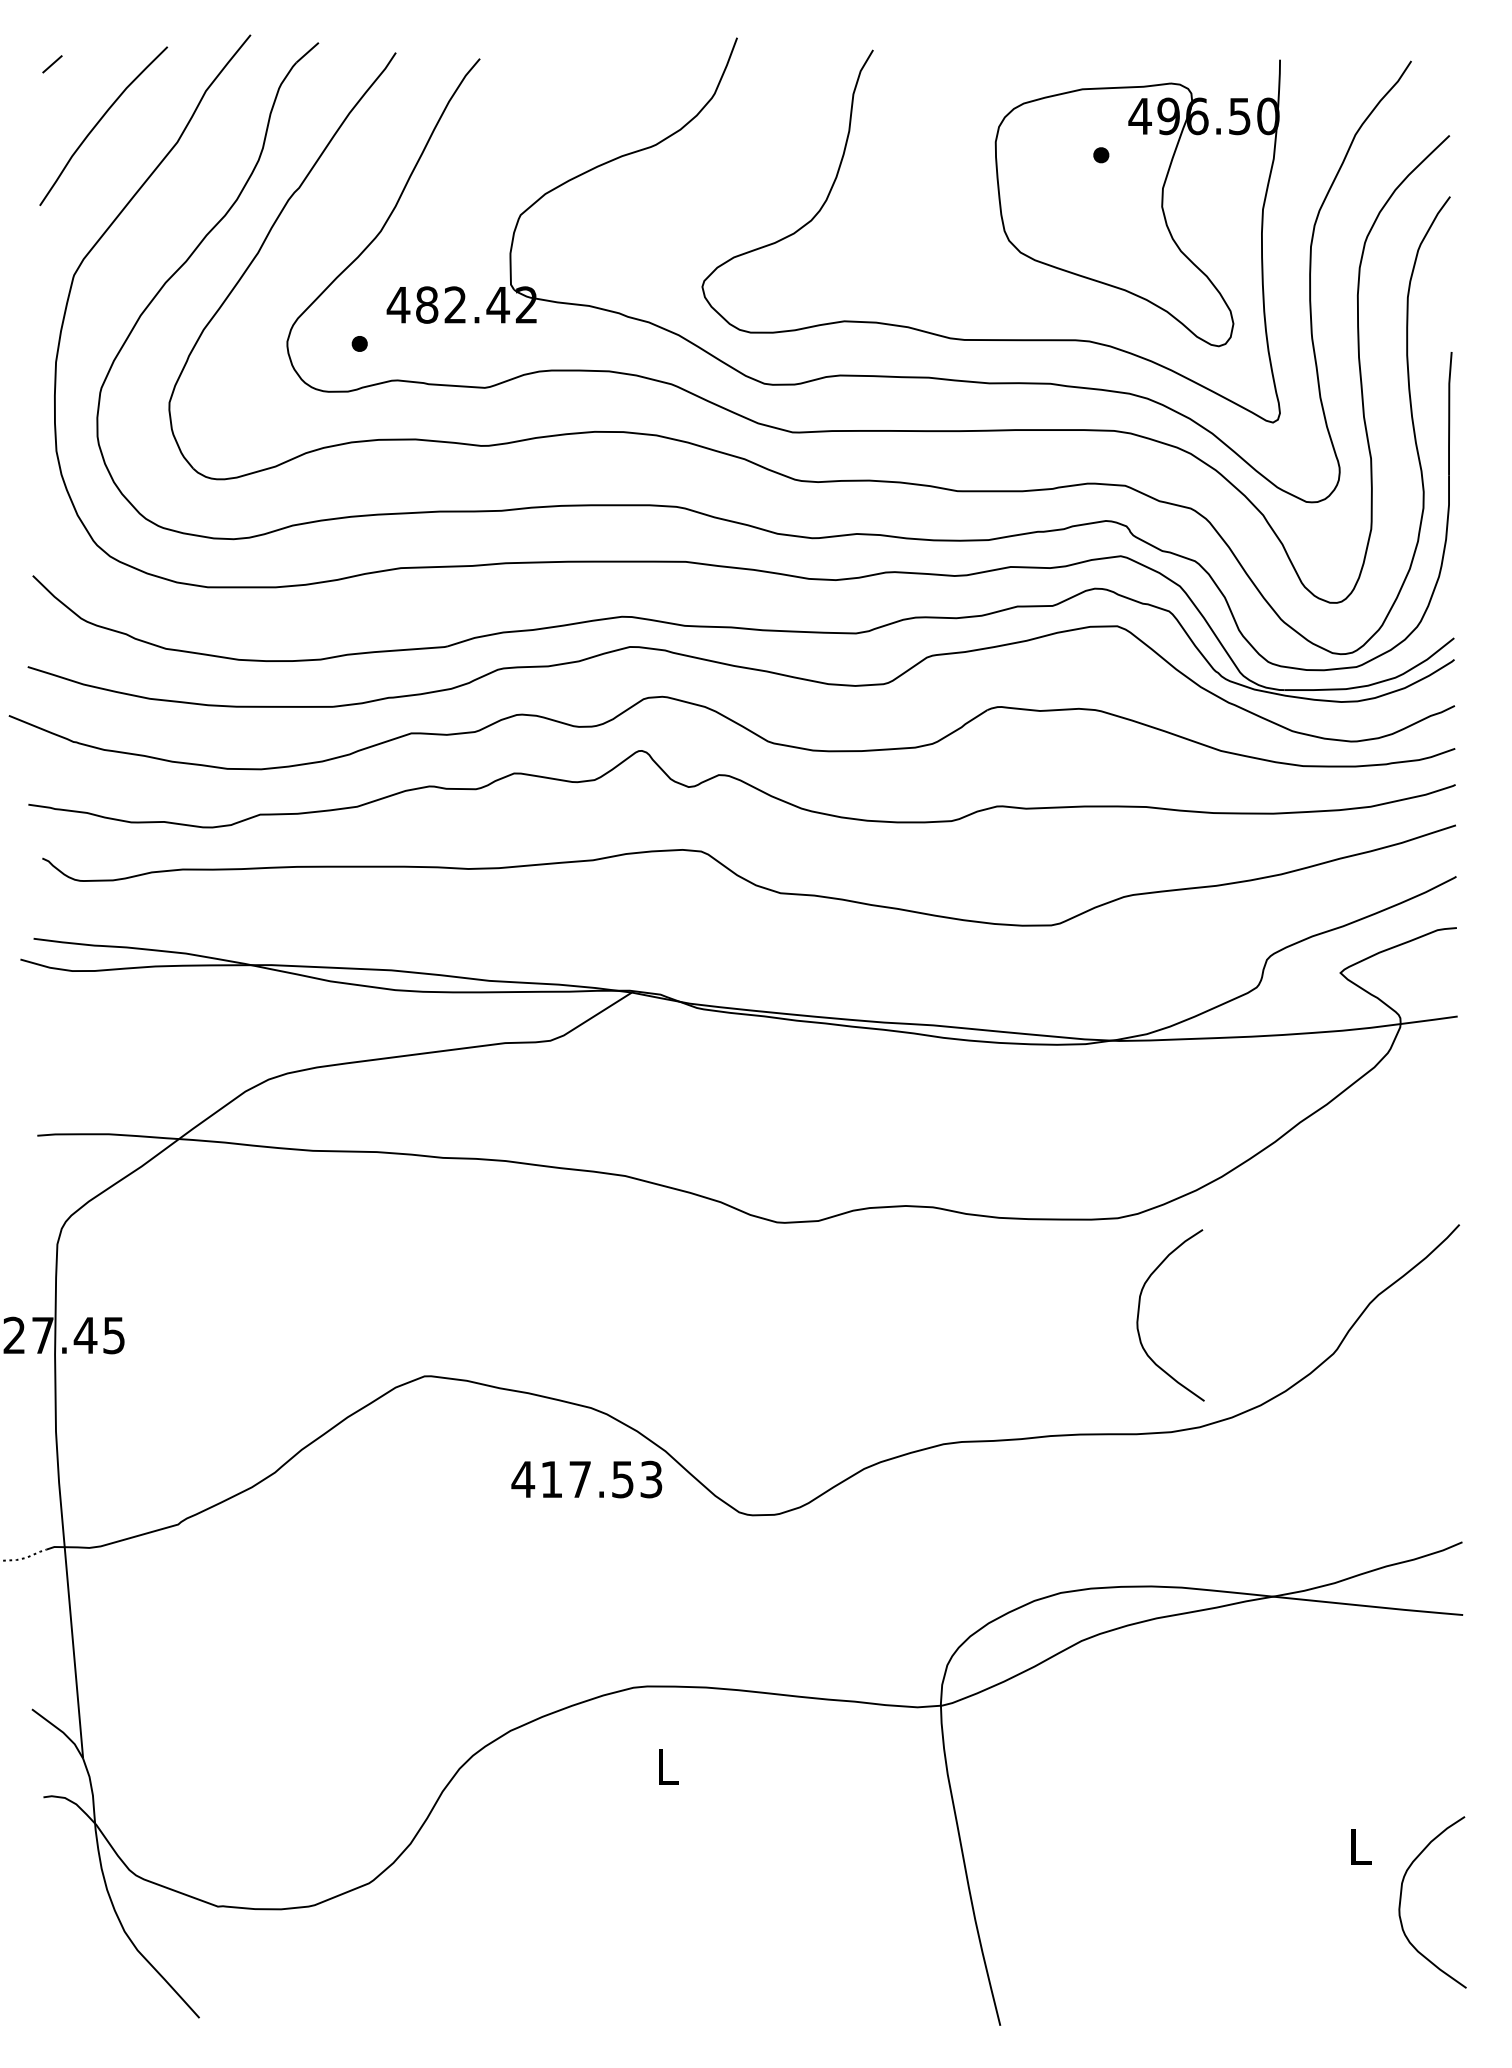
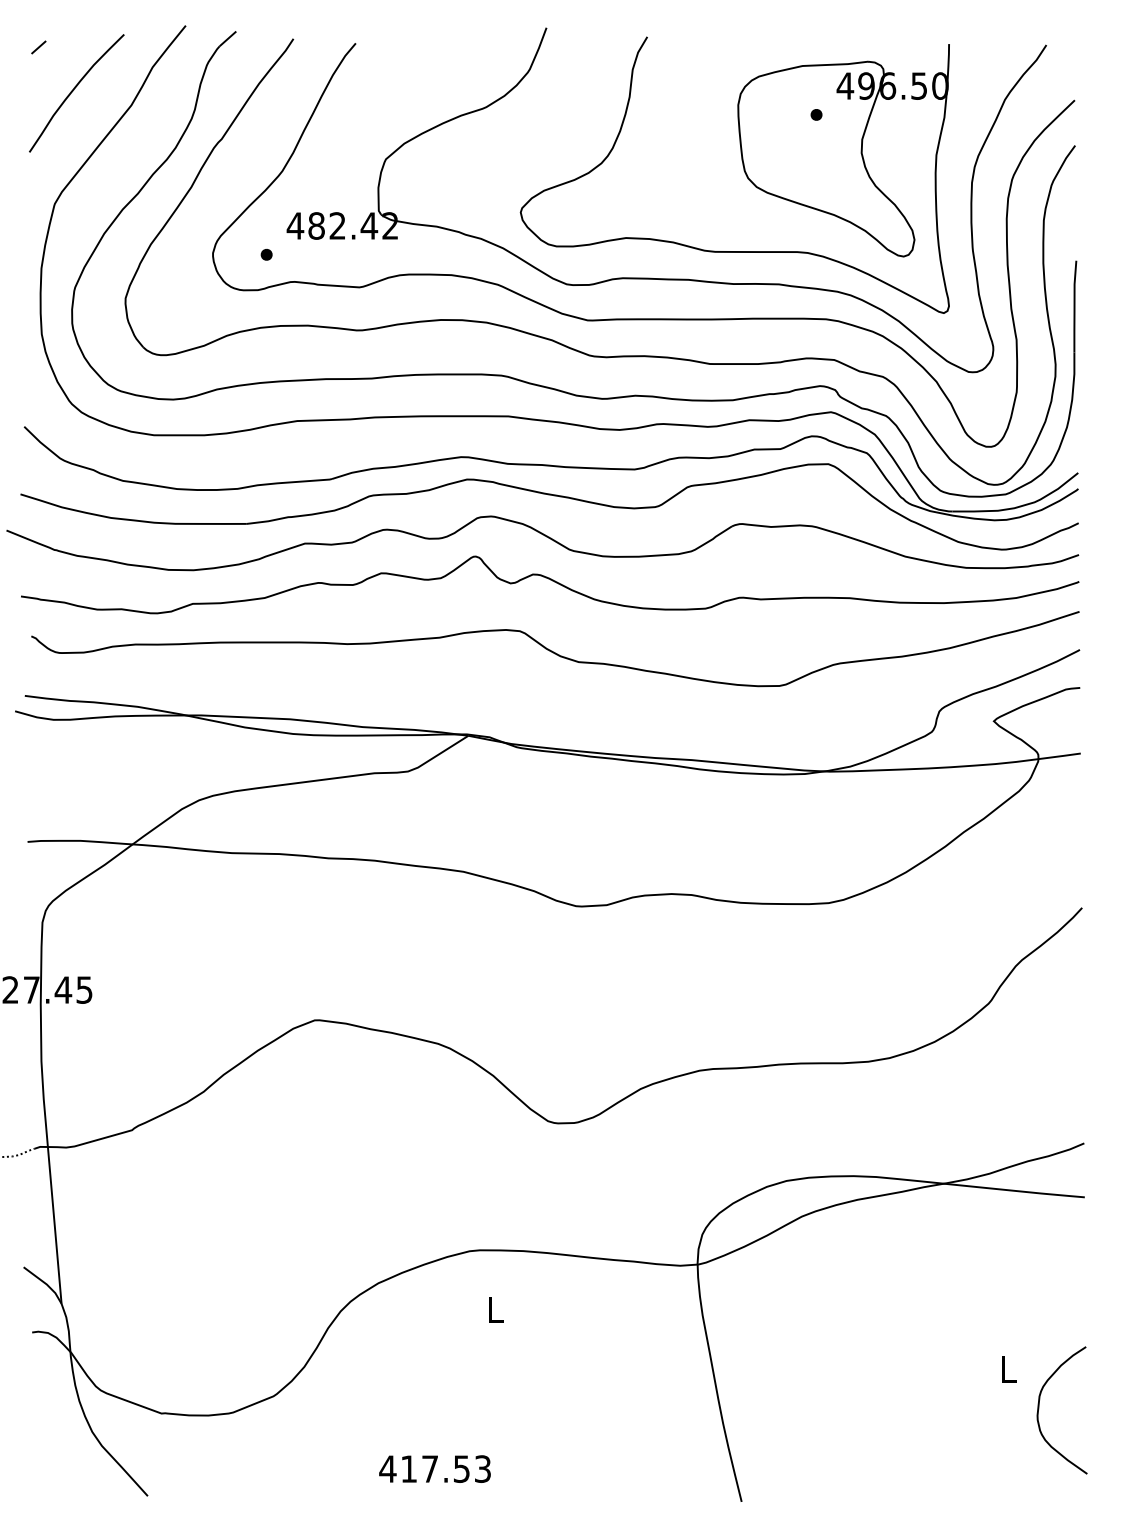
curve: (1139, 1314) -> (844, 974), removed
text: (586, 1479) -> (434, 1469), moved

